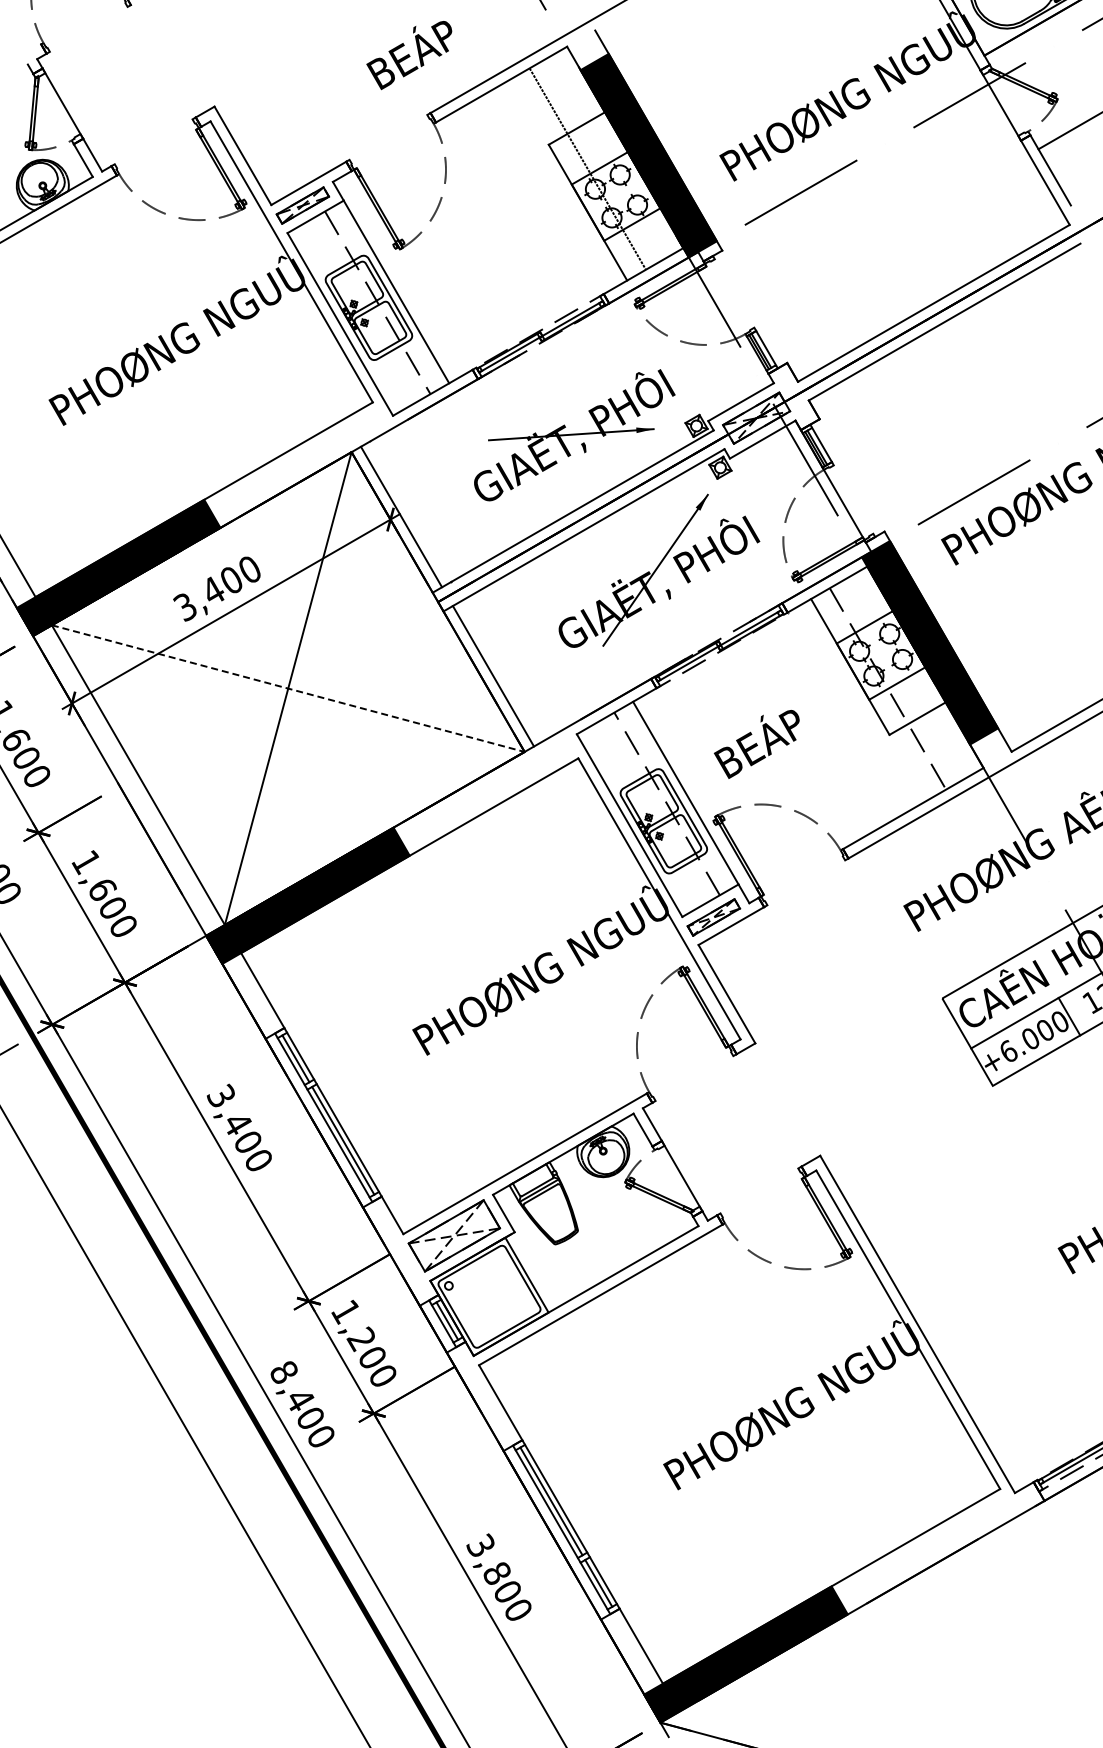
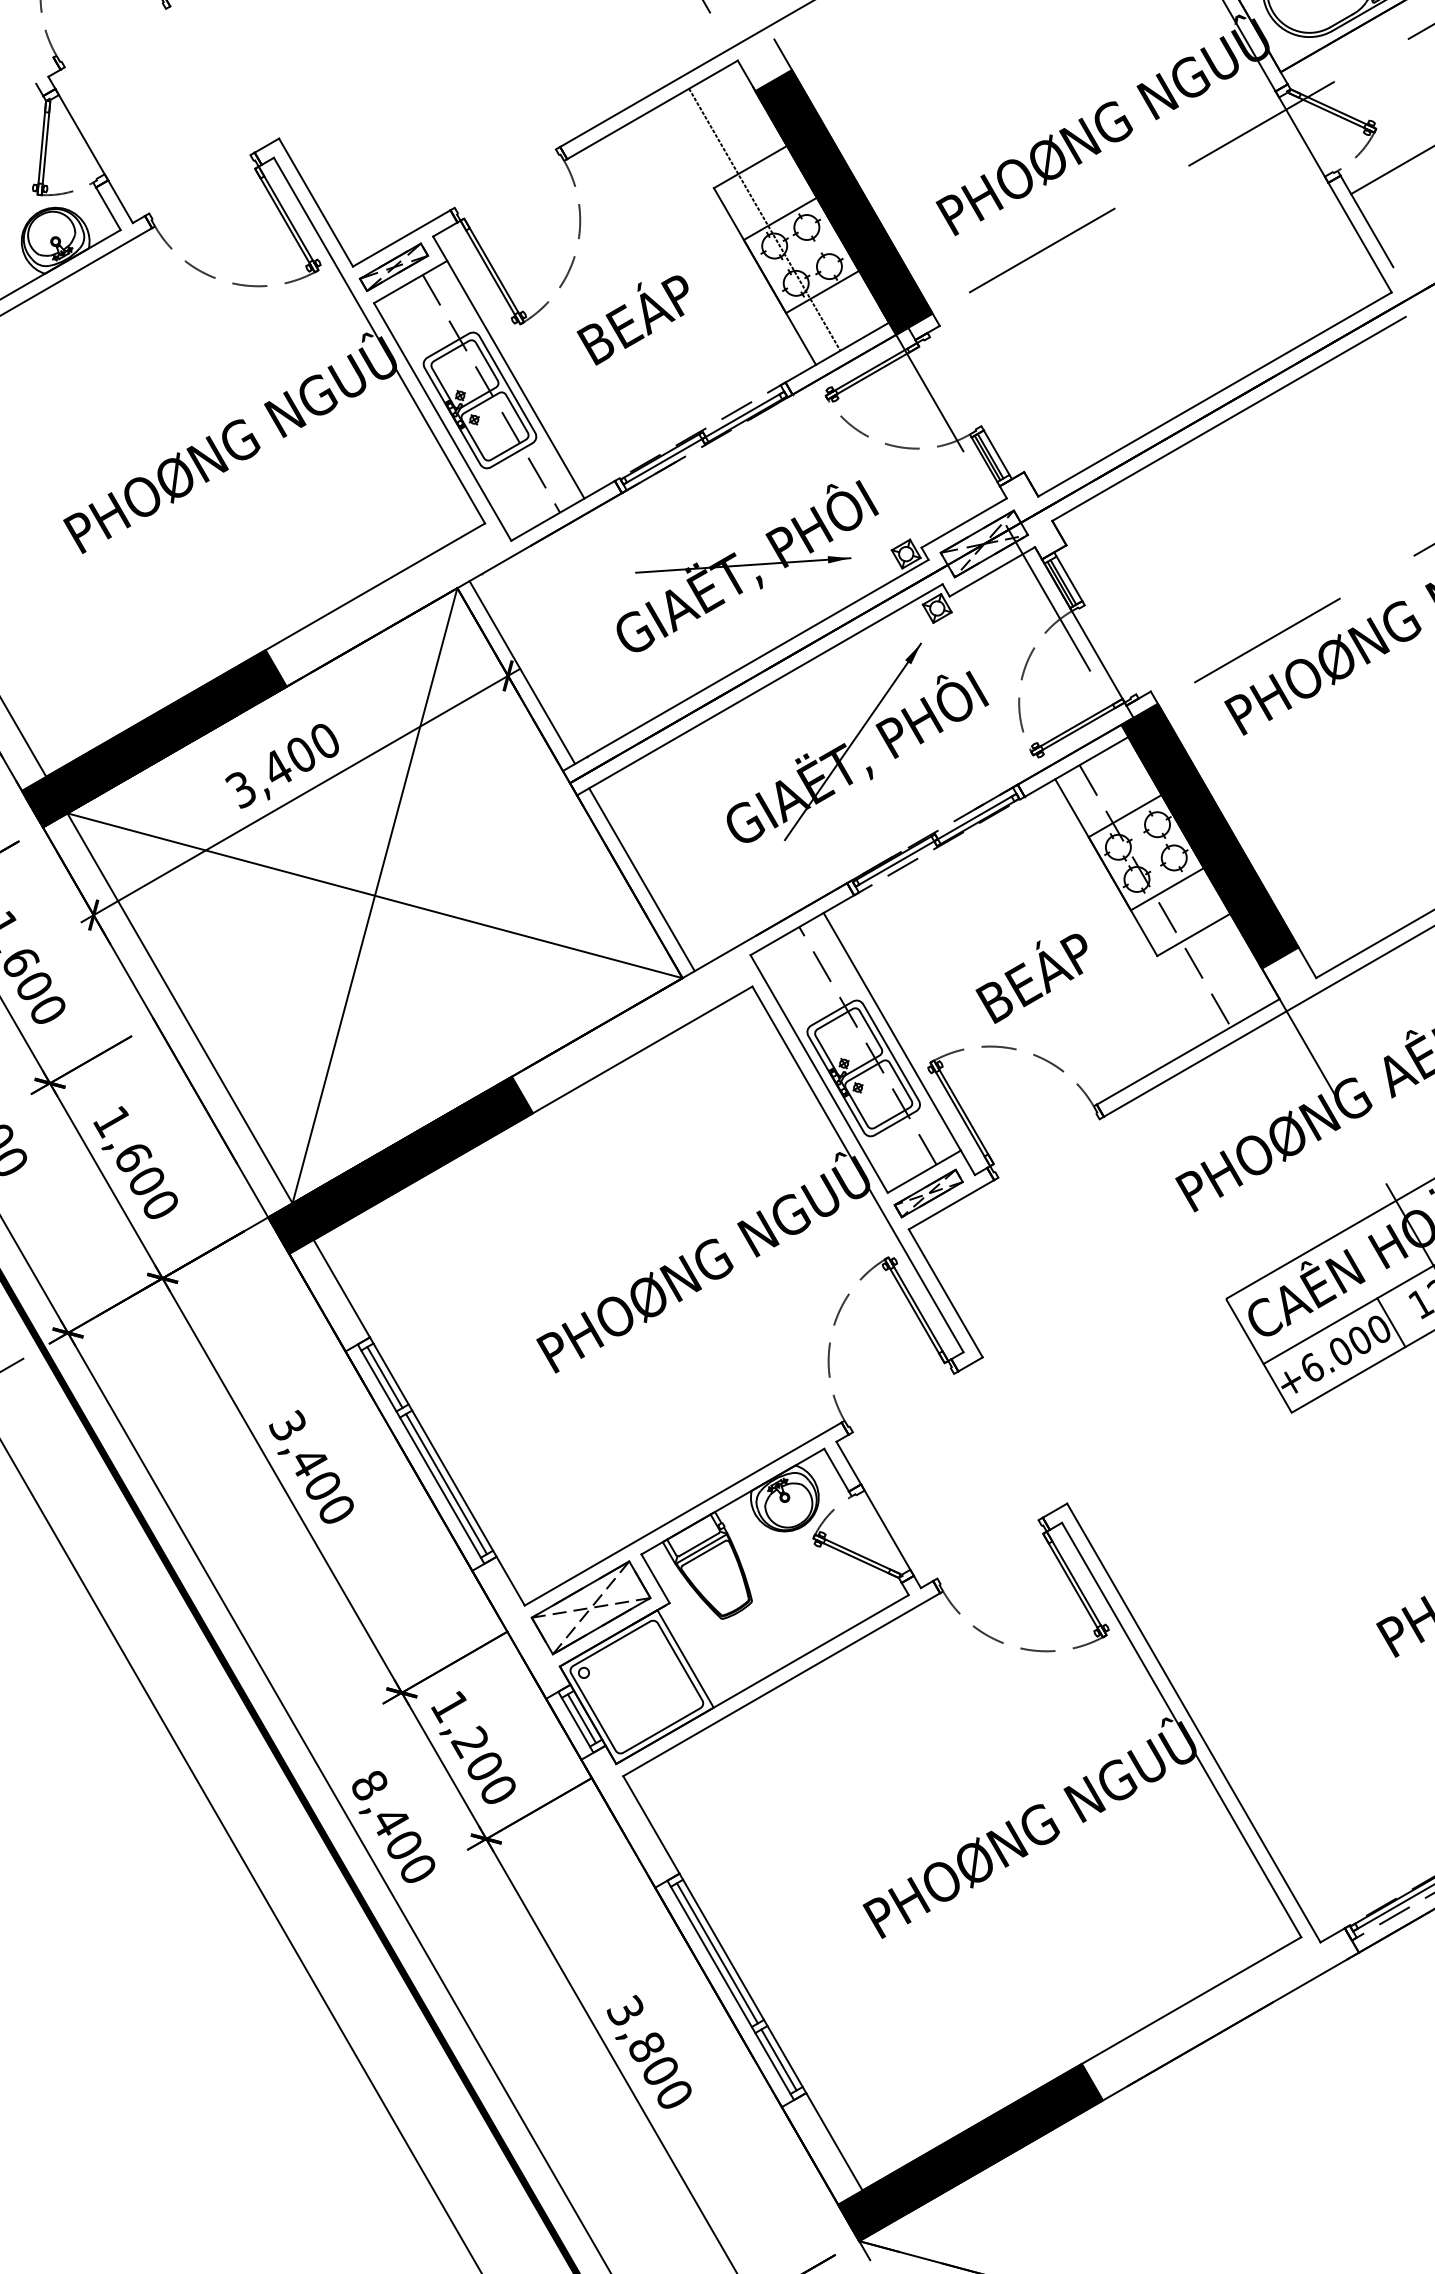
text: (409, 55) -> (632, 320), moved
line: (288, 688) -> (375, 895), dashed -> solid
text: (756, 744) -> (1031, 978), moved

